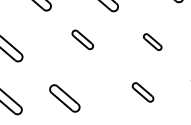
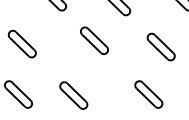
part: (82, 39) -> (94, 40), size x1.43
part: (152, 41) -> (160, 46), size x1.67
part: (142, 92) -> (148, 94), size x1.43

